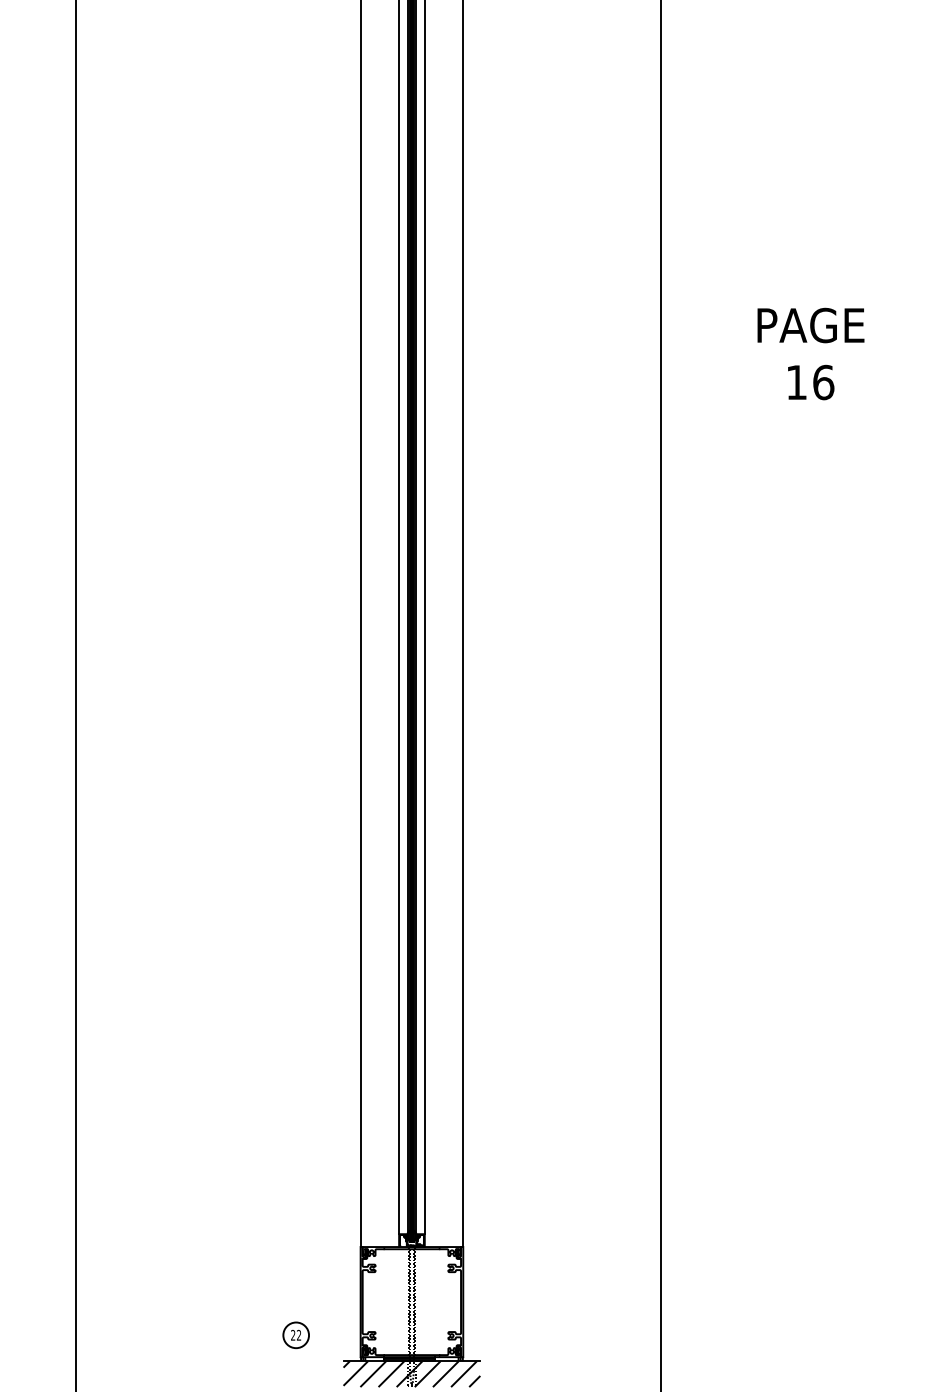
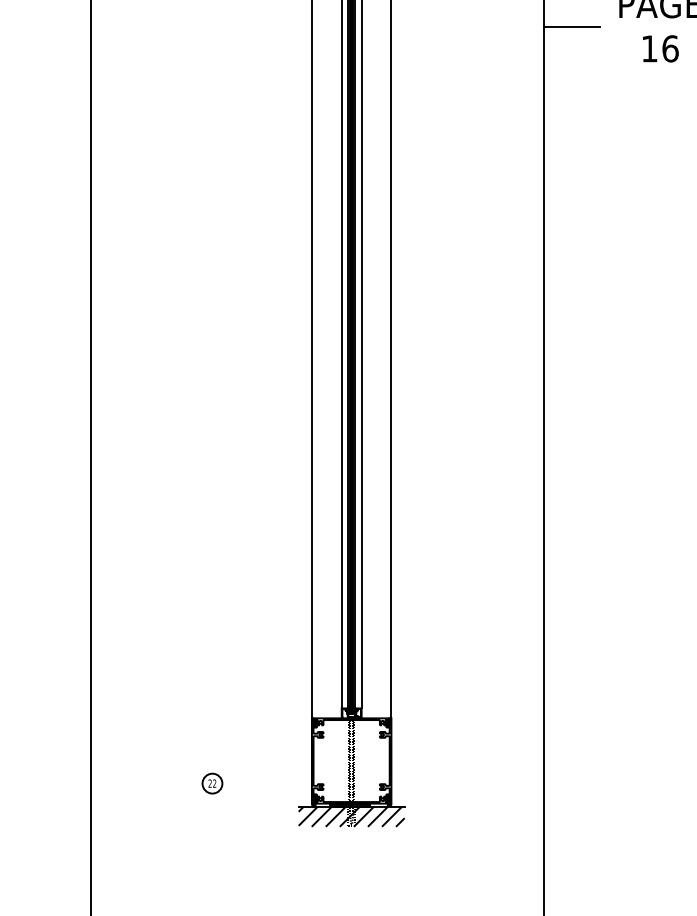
line: (696, 354) -> (572, 27), added
part: (295, 1335) -> (211, 783), moved

